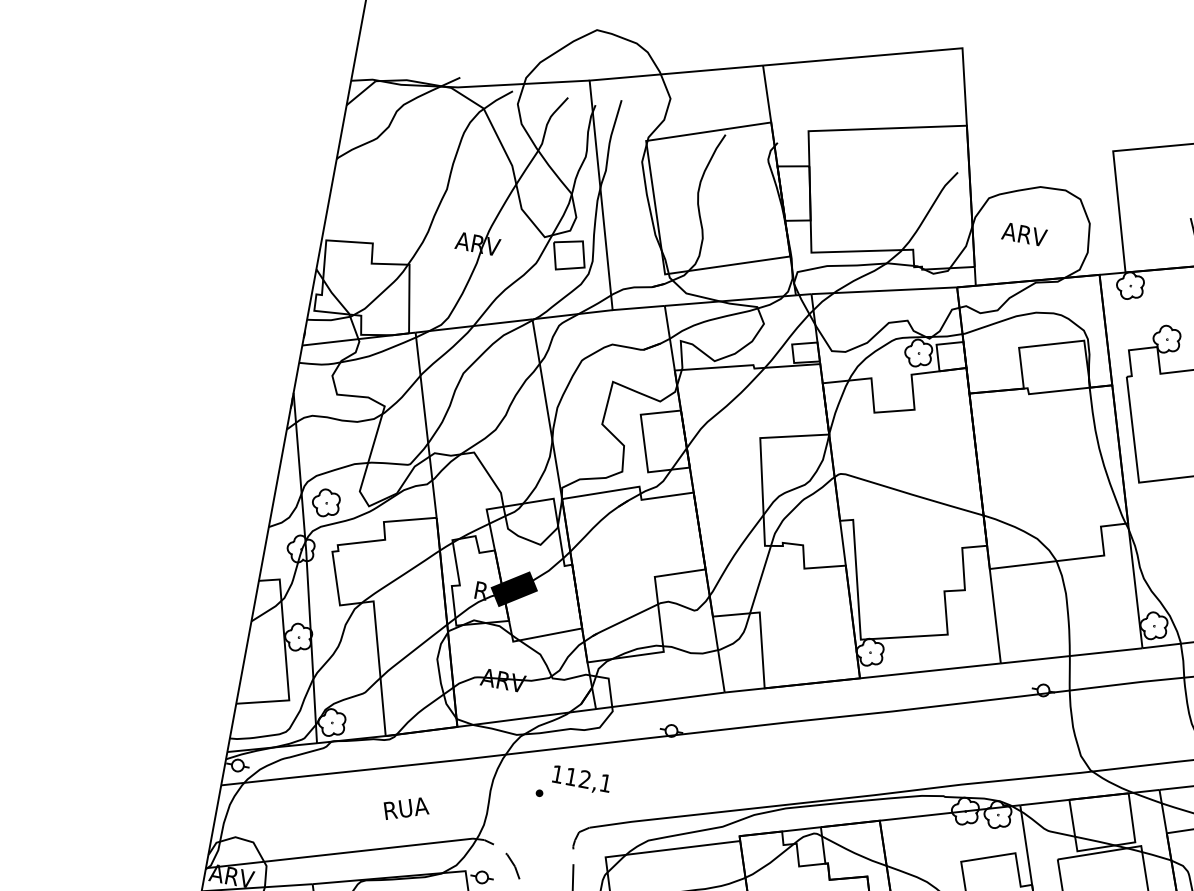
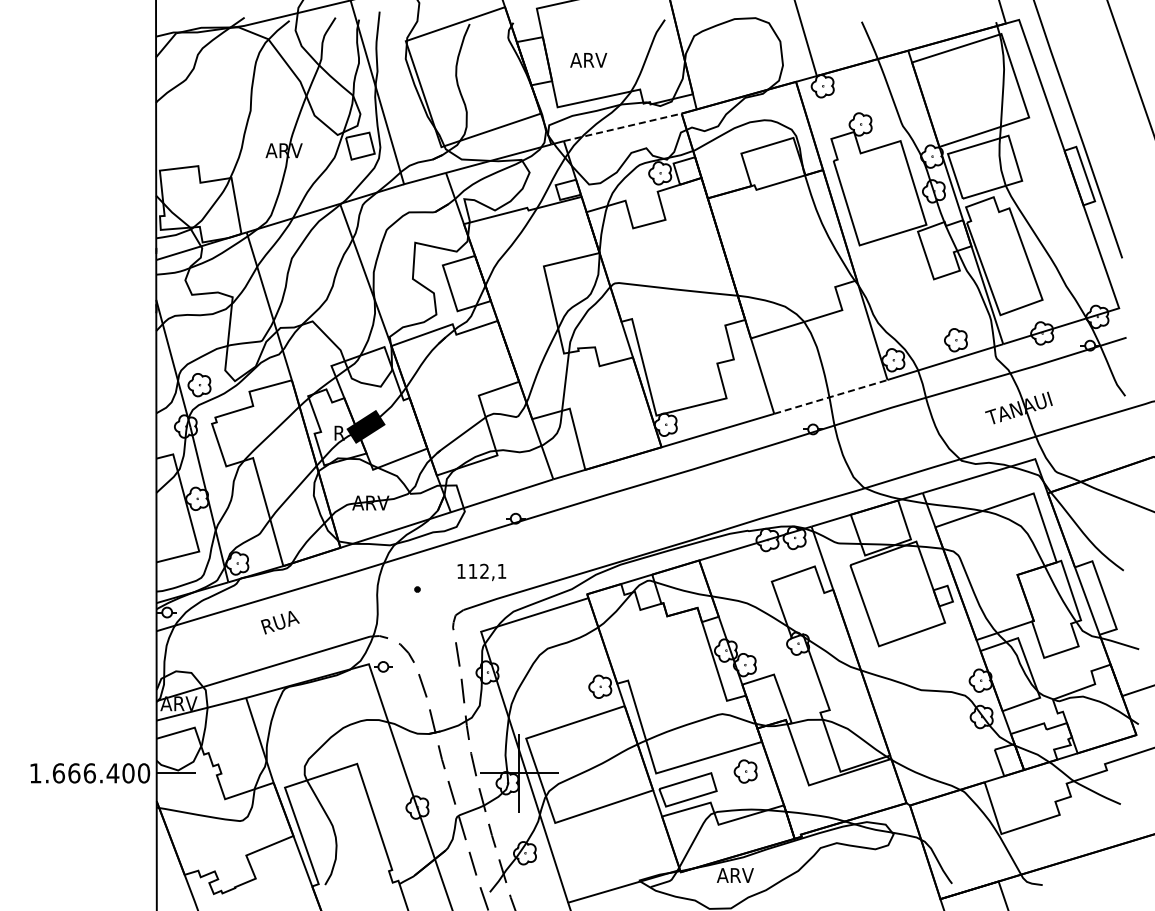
text: (1024, 234) -> (588, 60), moved
line: (885, 291) -> (623, 127), solid -> dashed
line: (1072, 655) -> (831, 396), solid -> dashed
text: (581, 780) -> (481, 572), moved
text: (406, 809) -> (280, 622), moved

